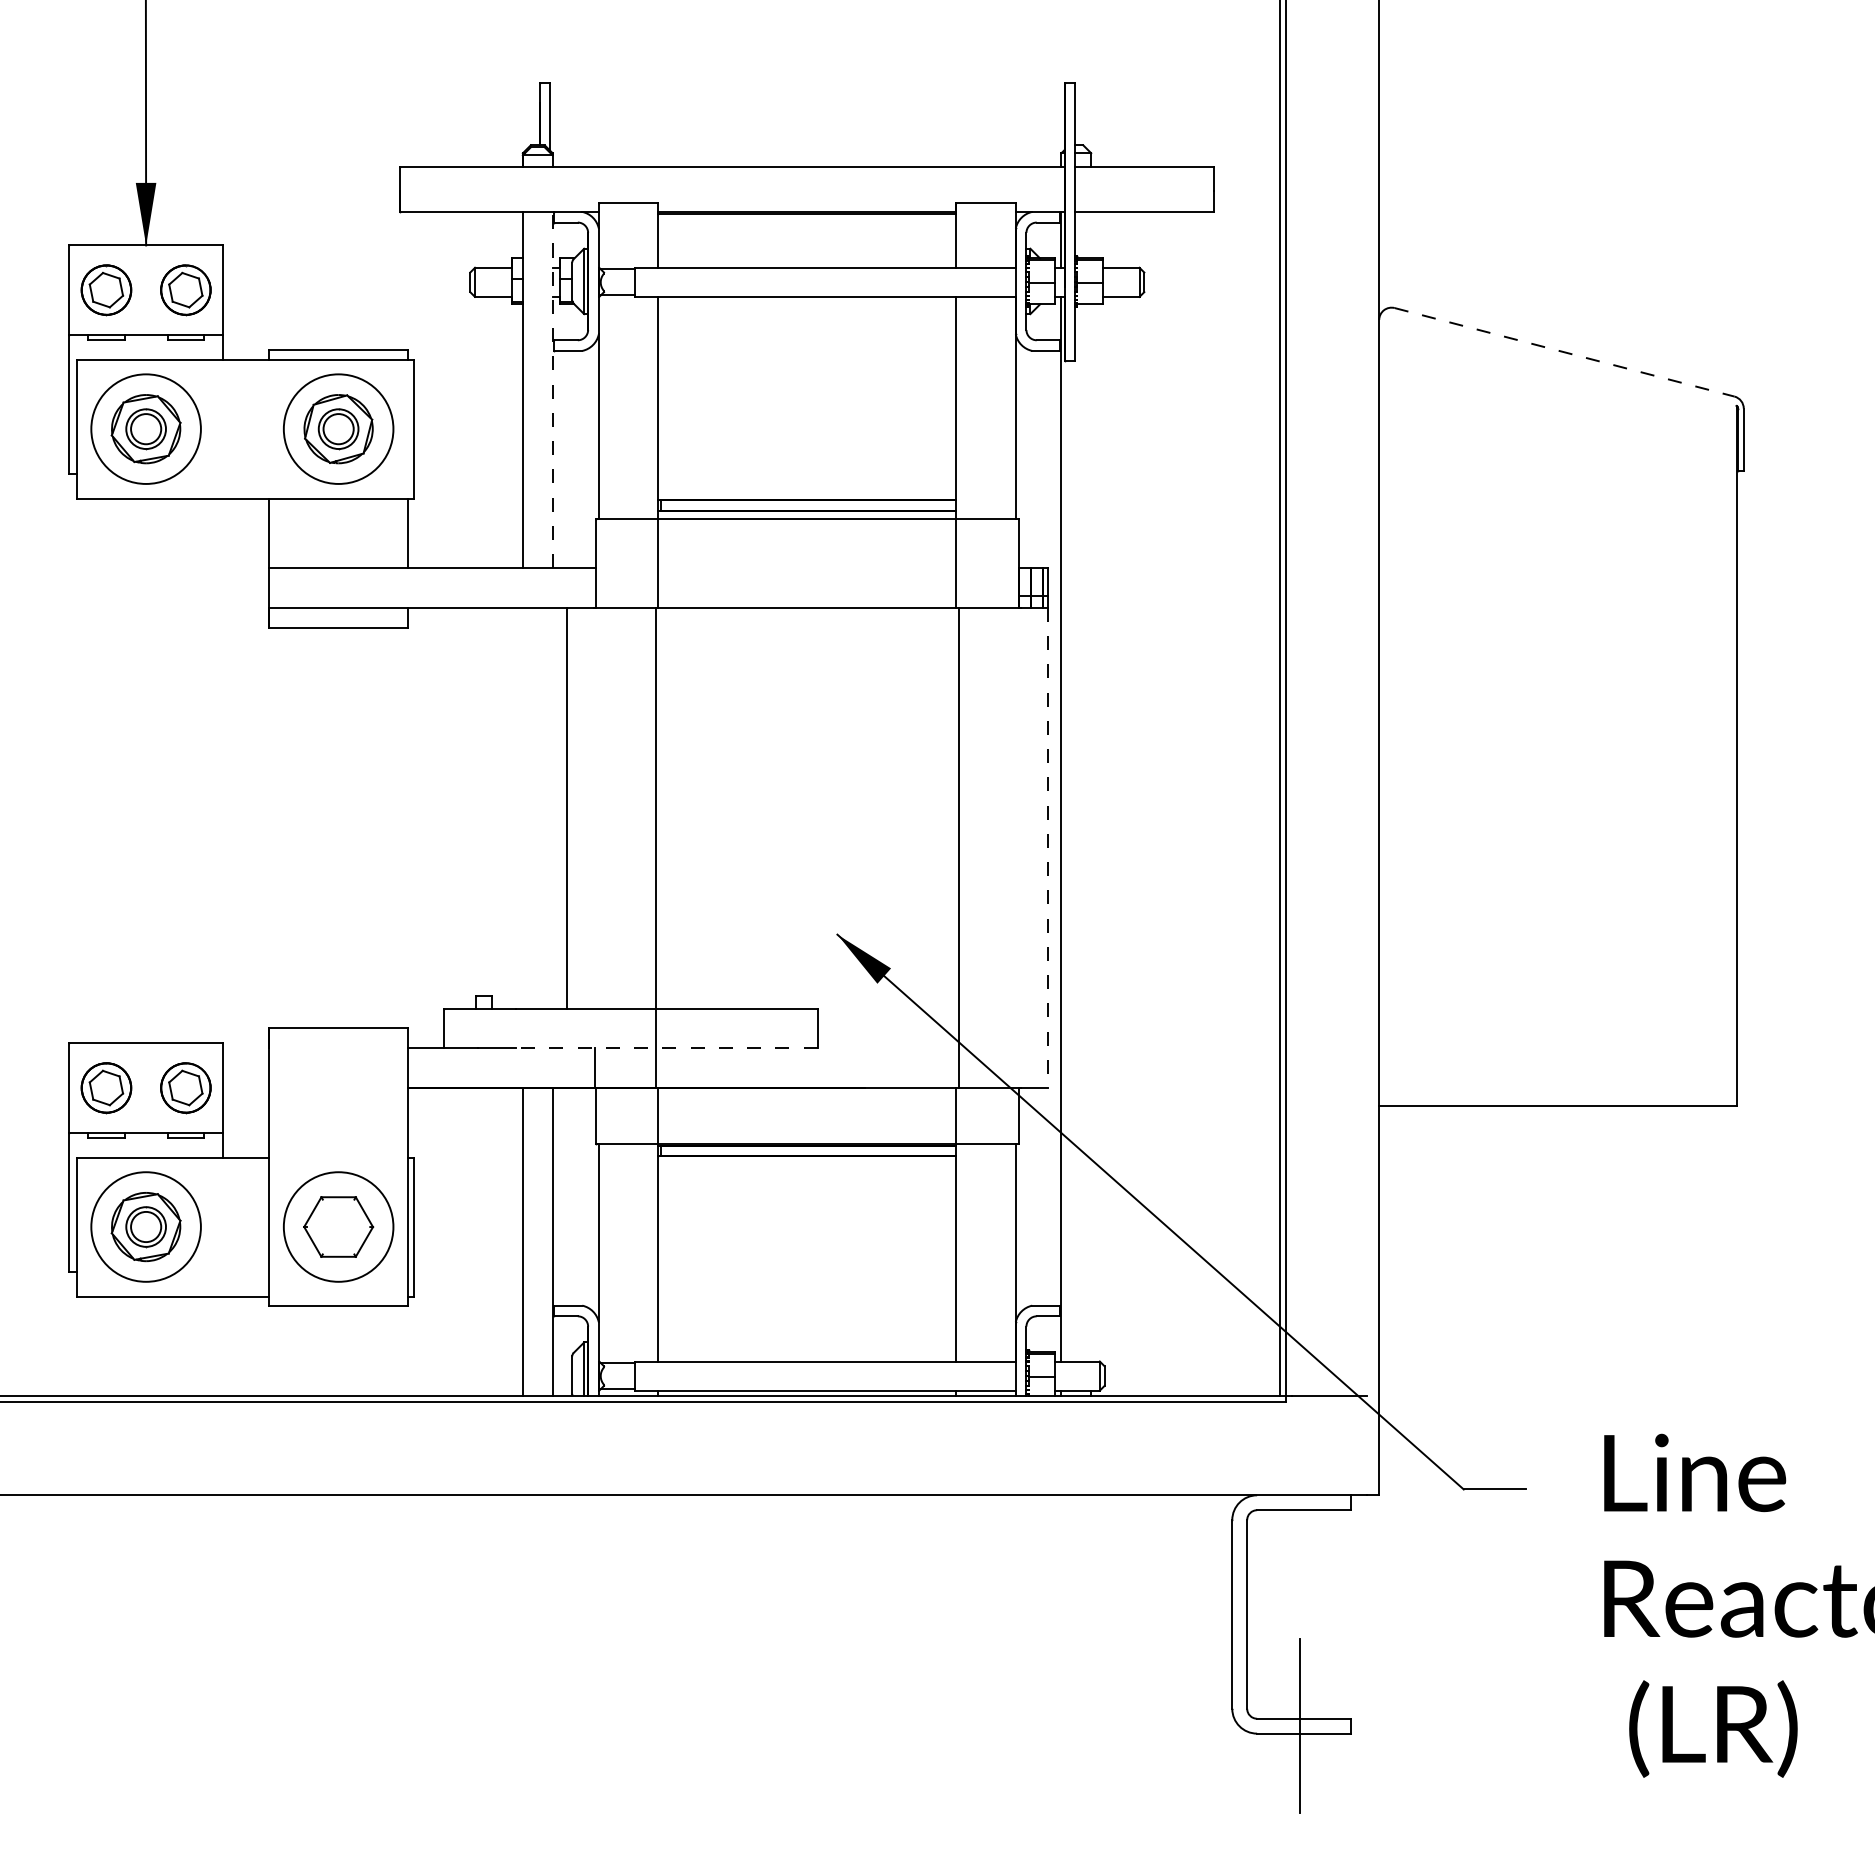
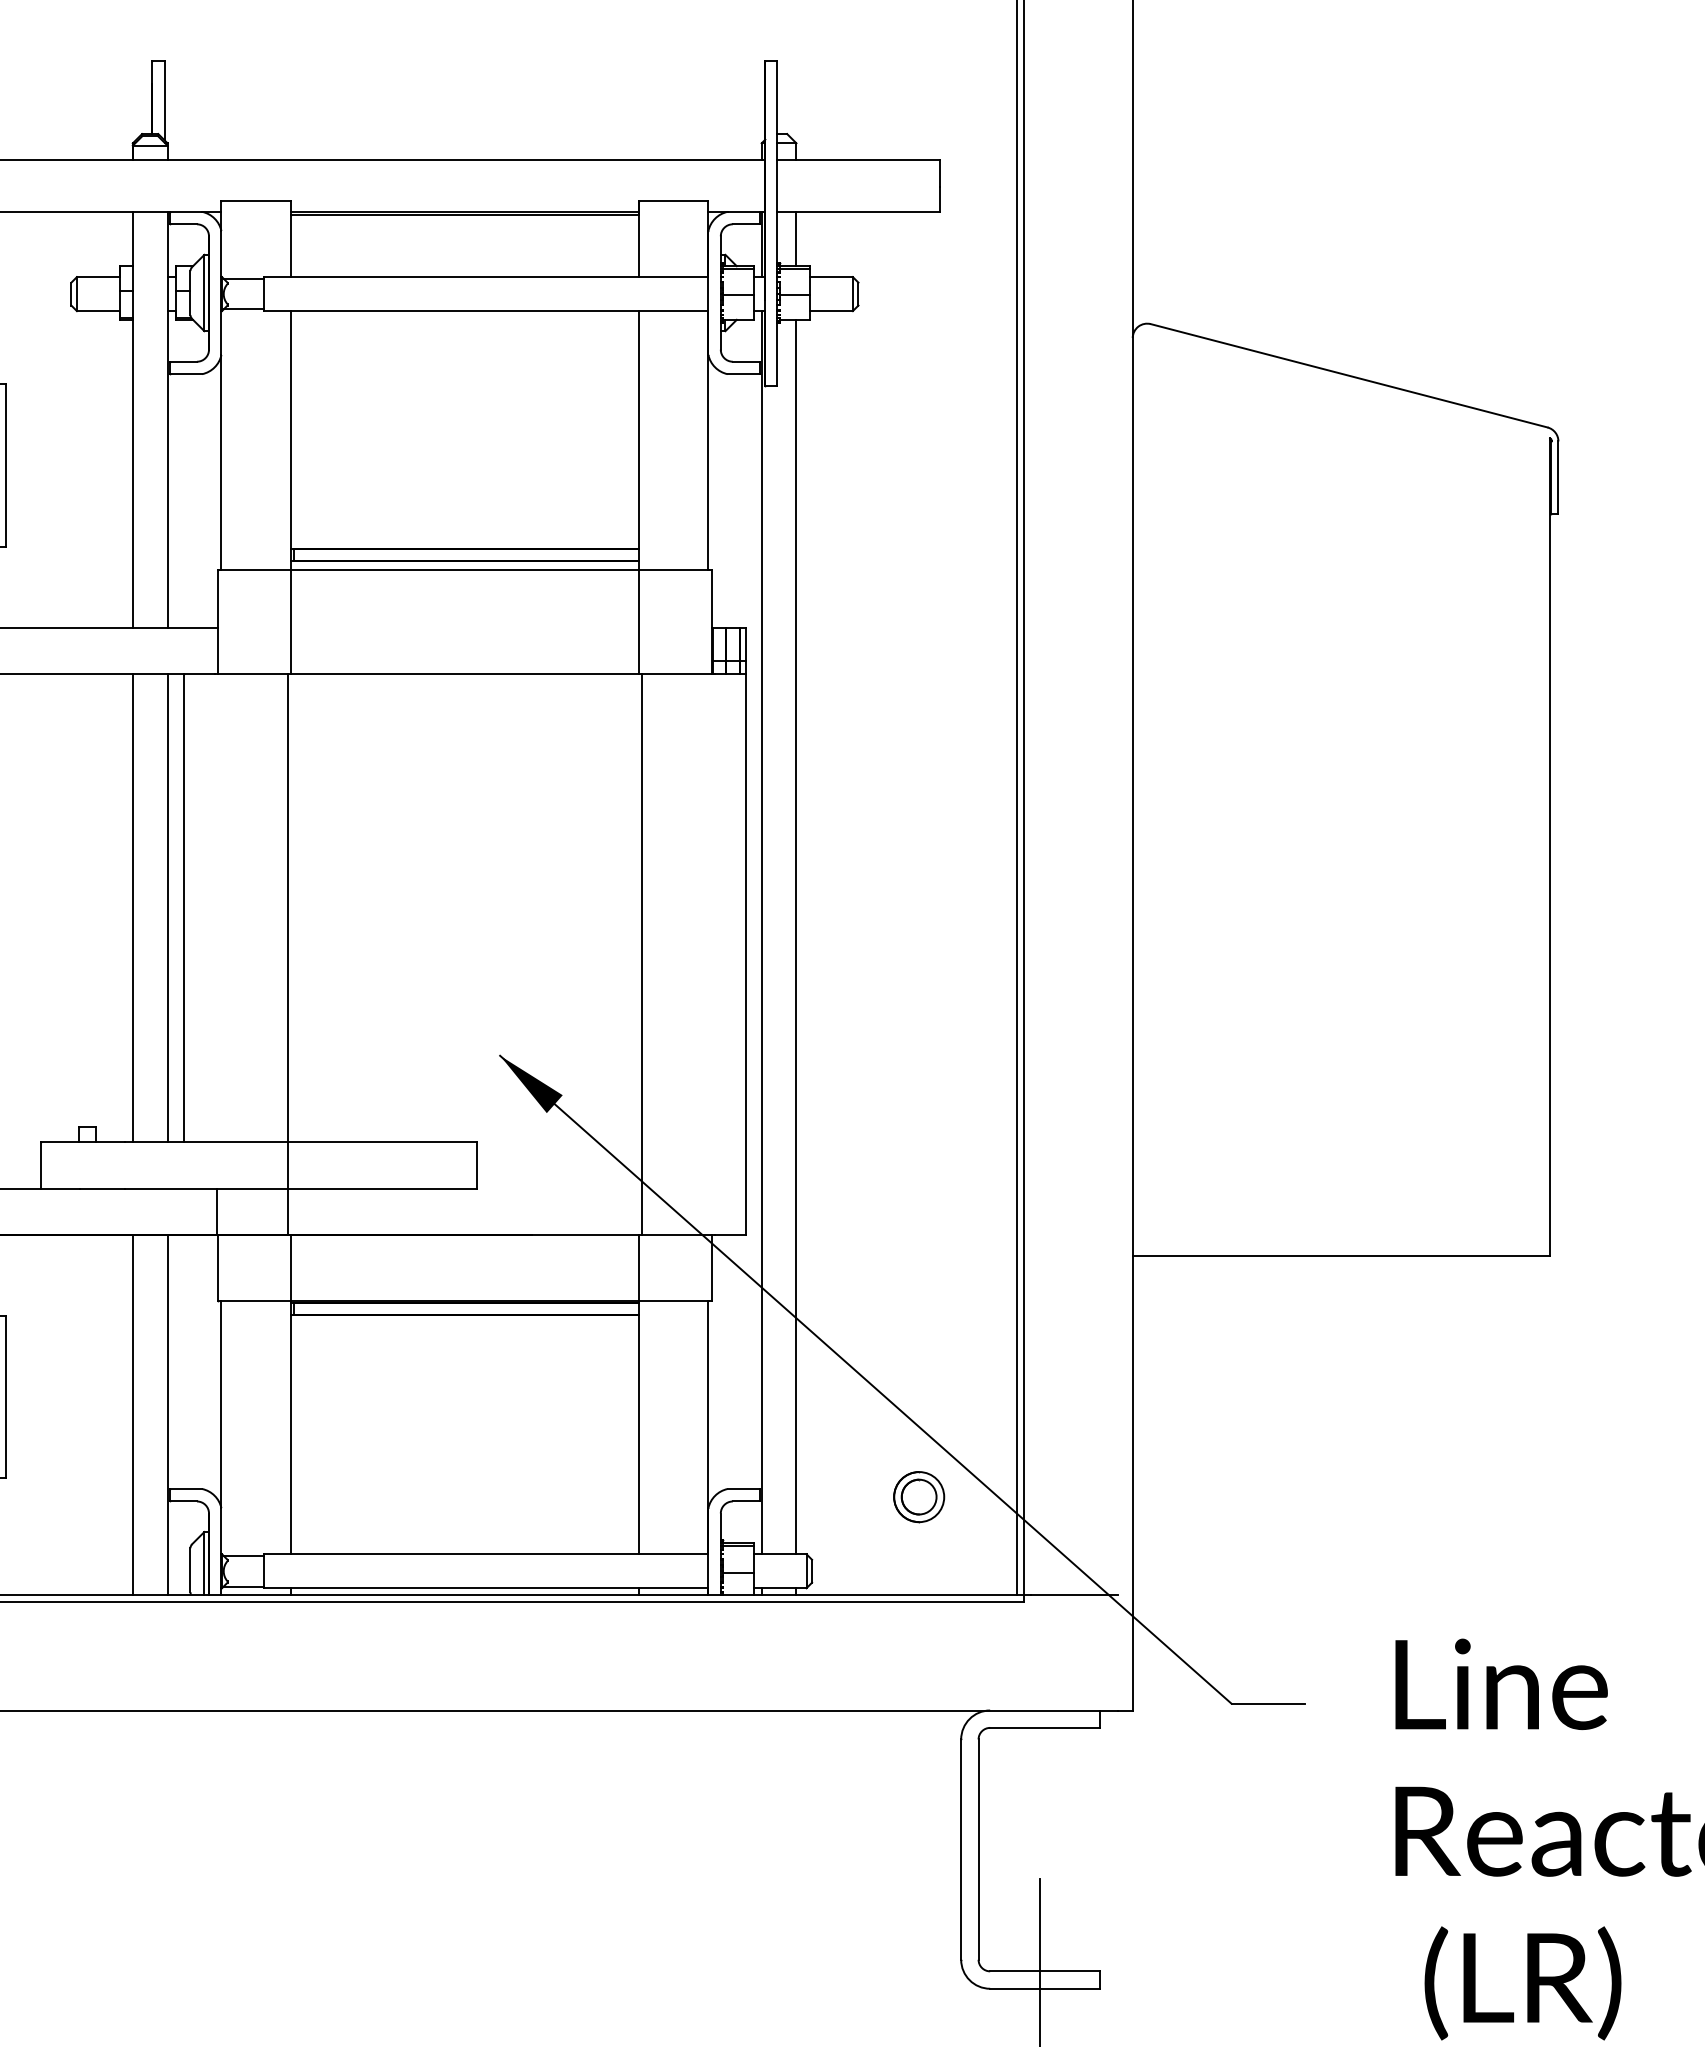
line: (1091, 234) -> (796, 238), added
line: (1564, 352) -> (1349, 376), dashed -> solid
line: (552, 389) -> (167, 419), dashed -> solid
line: (522, 807) -> (132, 907), added
line: (552, 807) -> (167, 907), added
line: (1091, 832) -> (796, 936), added
line: (1047, 848) -> (745, 955), dashed -> solid
line: (666, 1048) -> (300, 1188), dashed -> solid
part: (1195, 1312) -> (918, 1497), added

